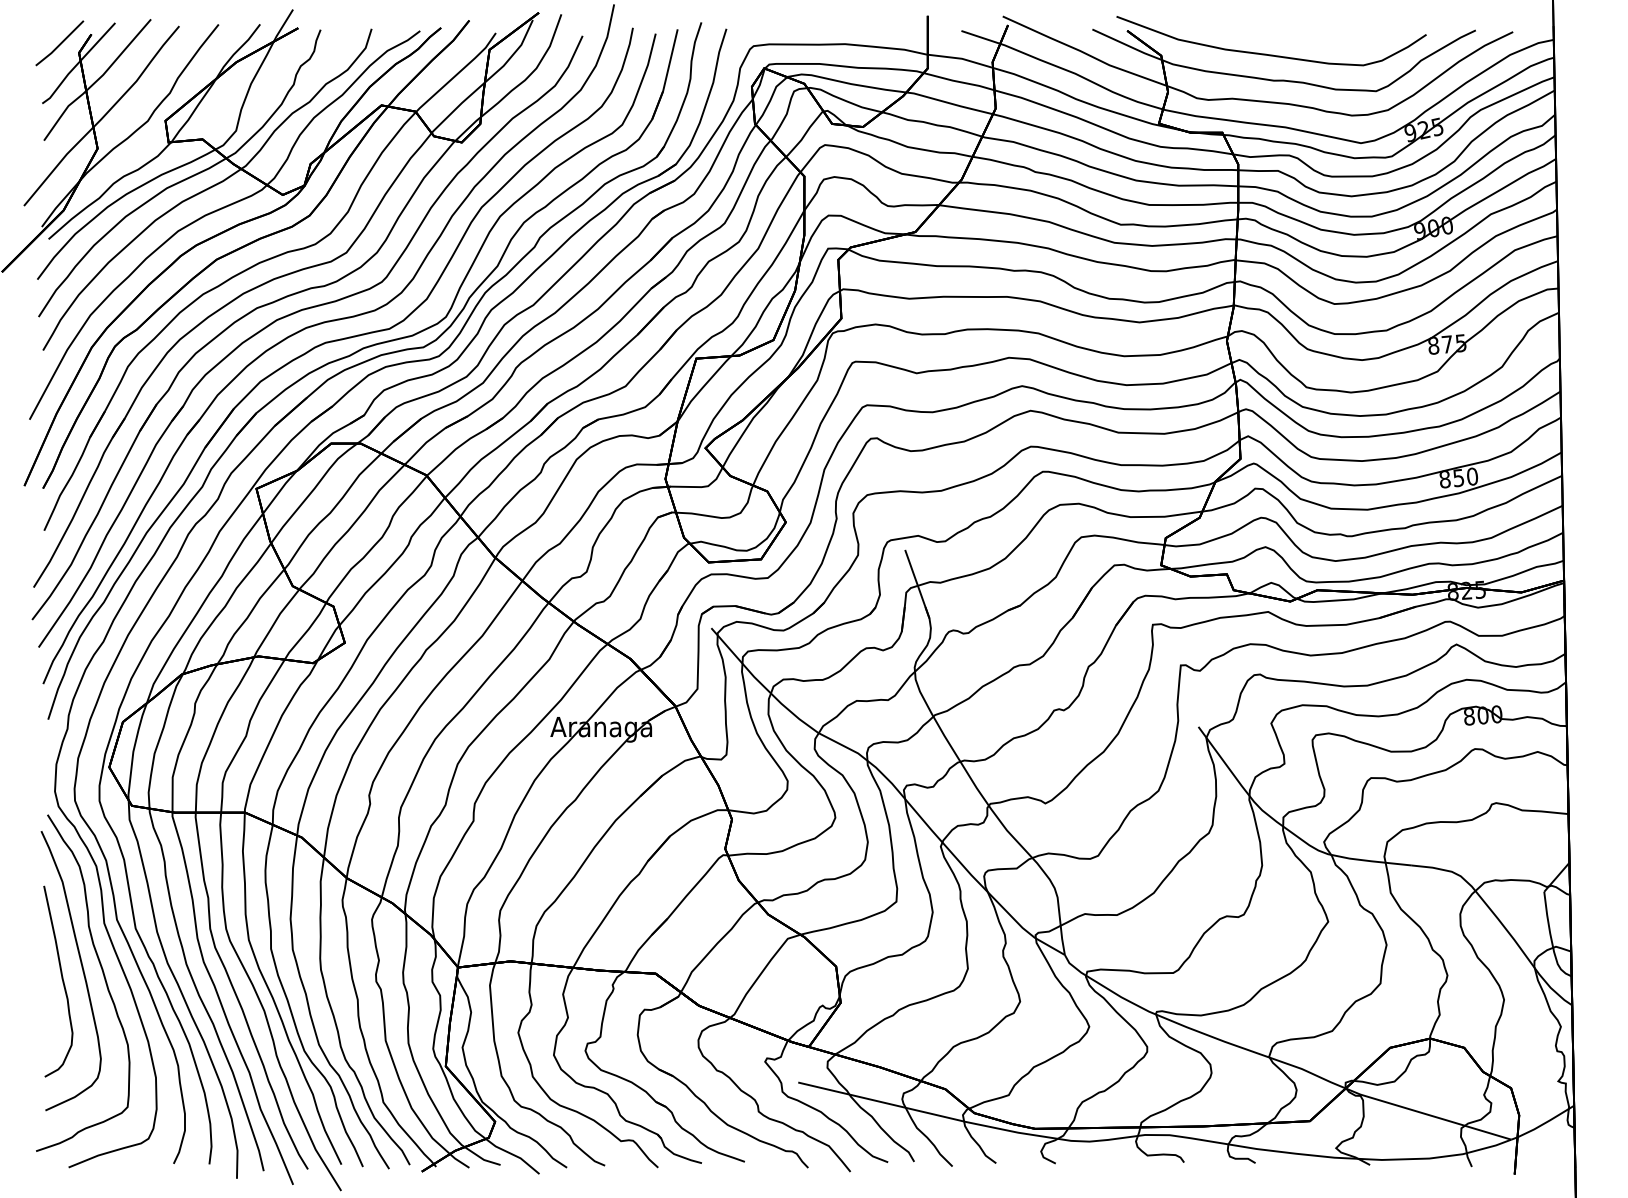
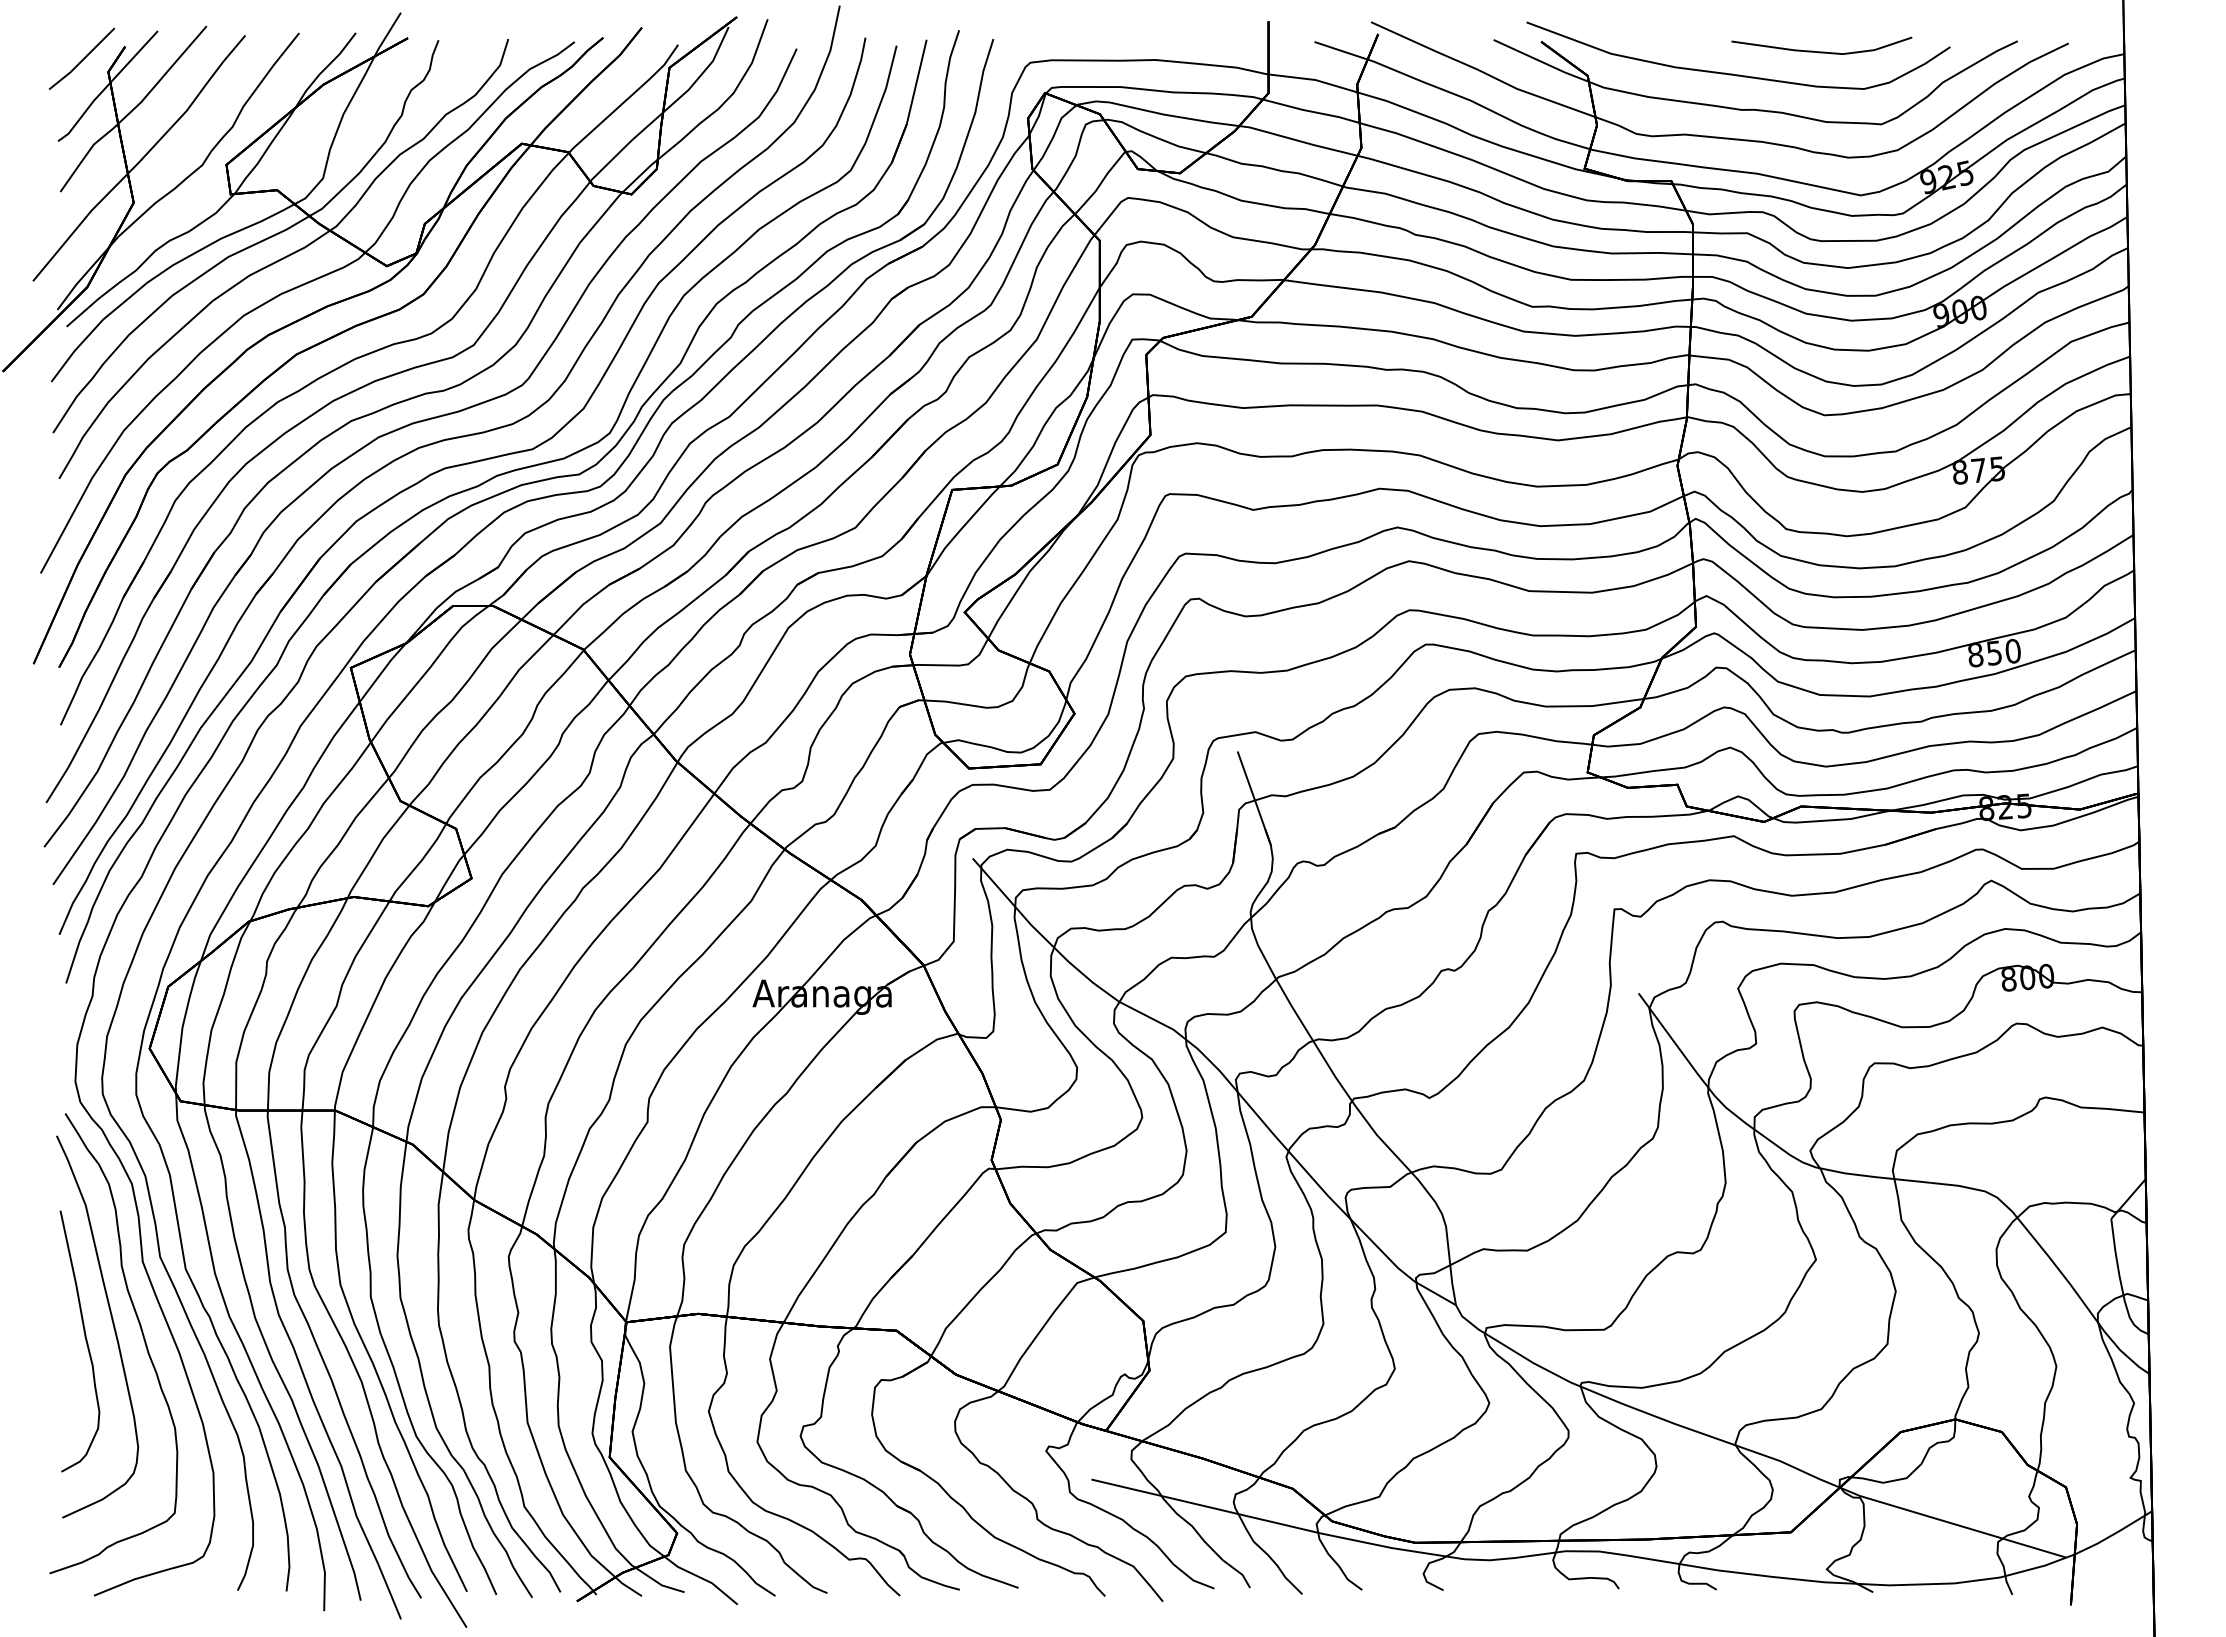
part: (1332, 33) -> (1821, 45), added

